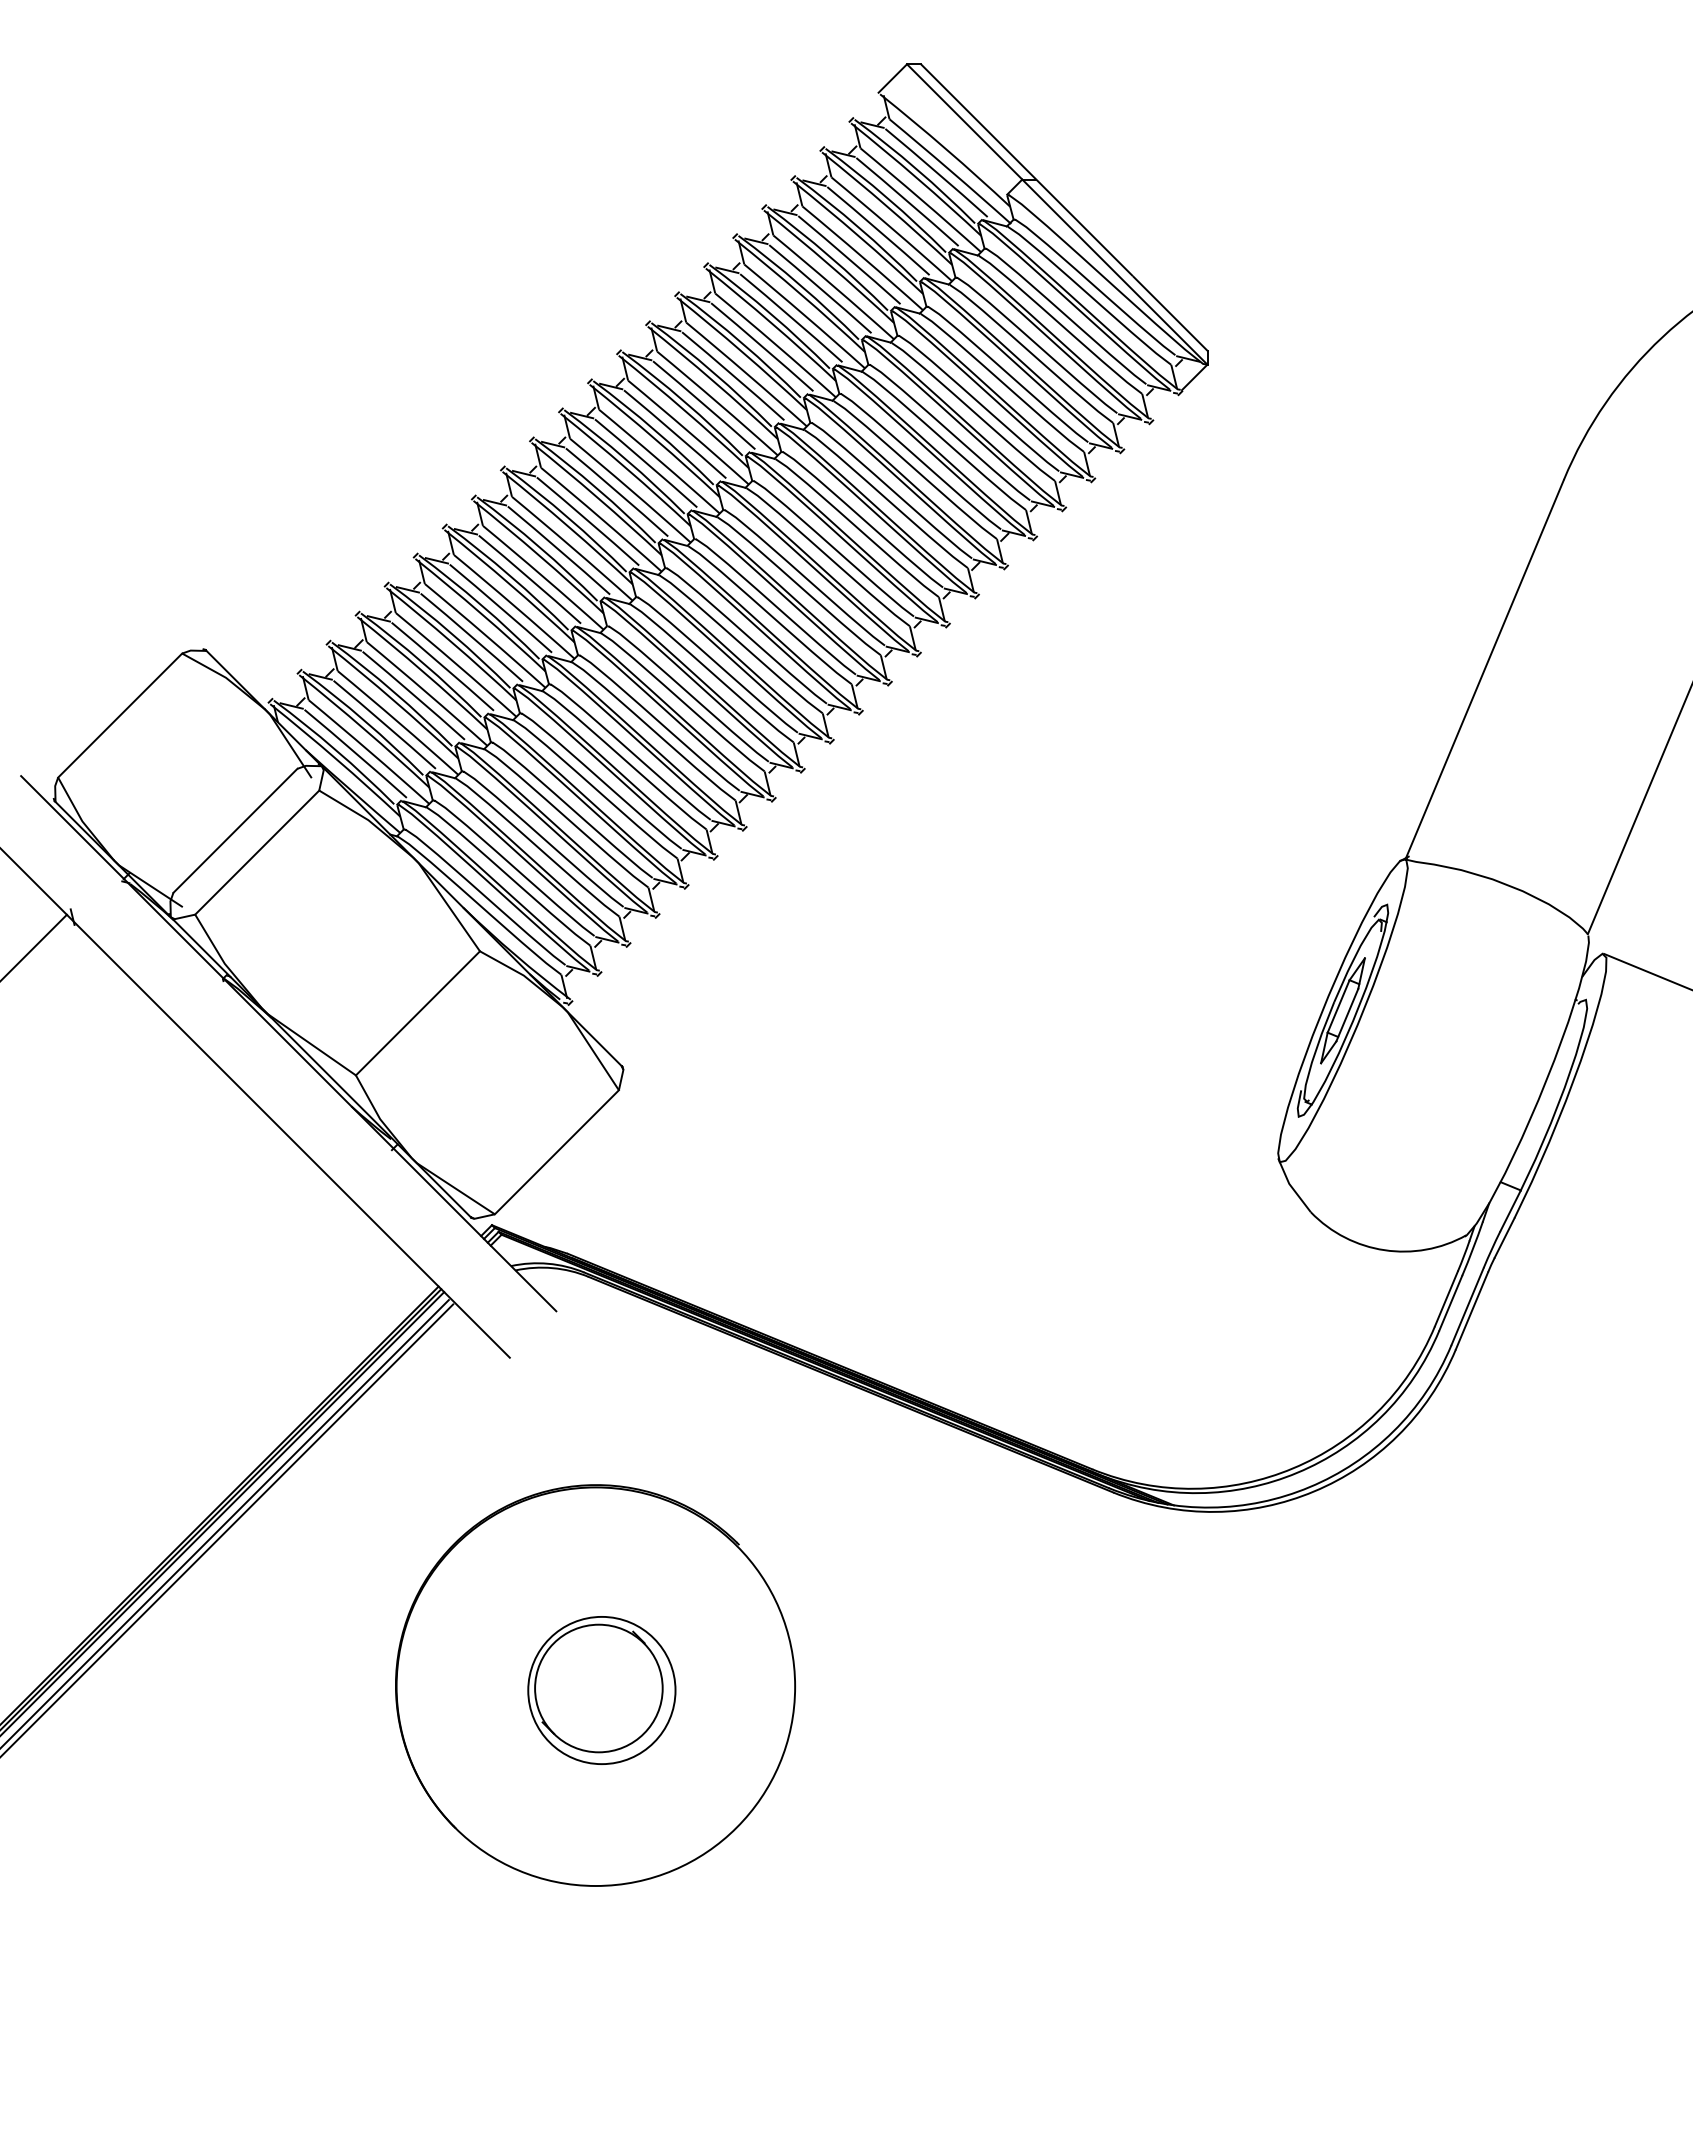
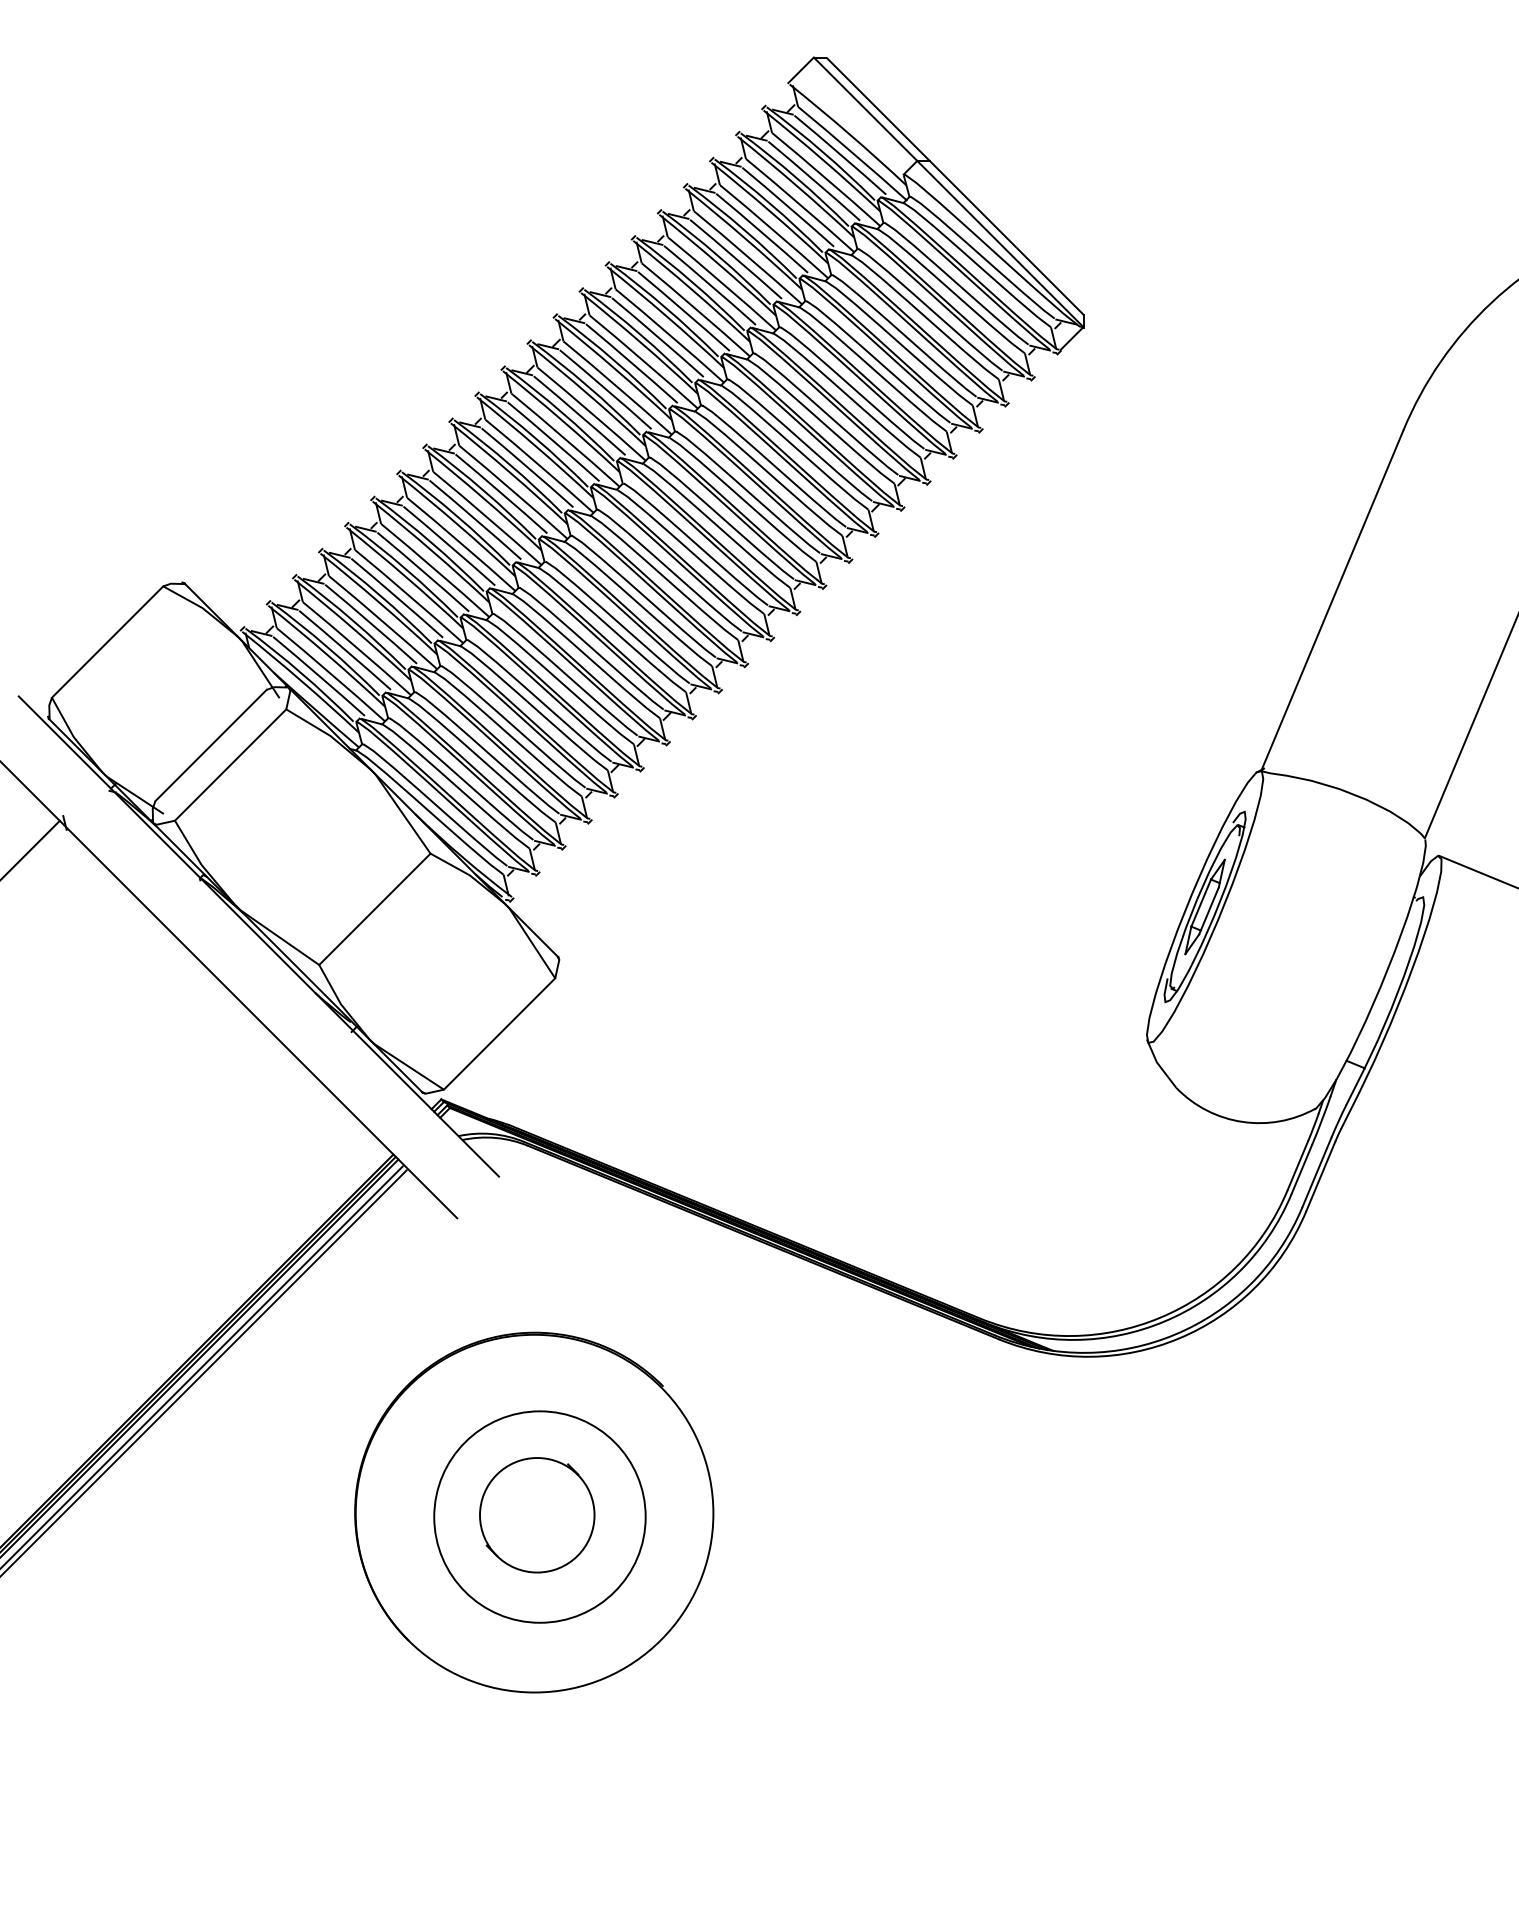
circle: (601, 1690) -> (539, 1517), size x1.6

